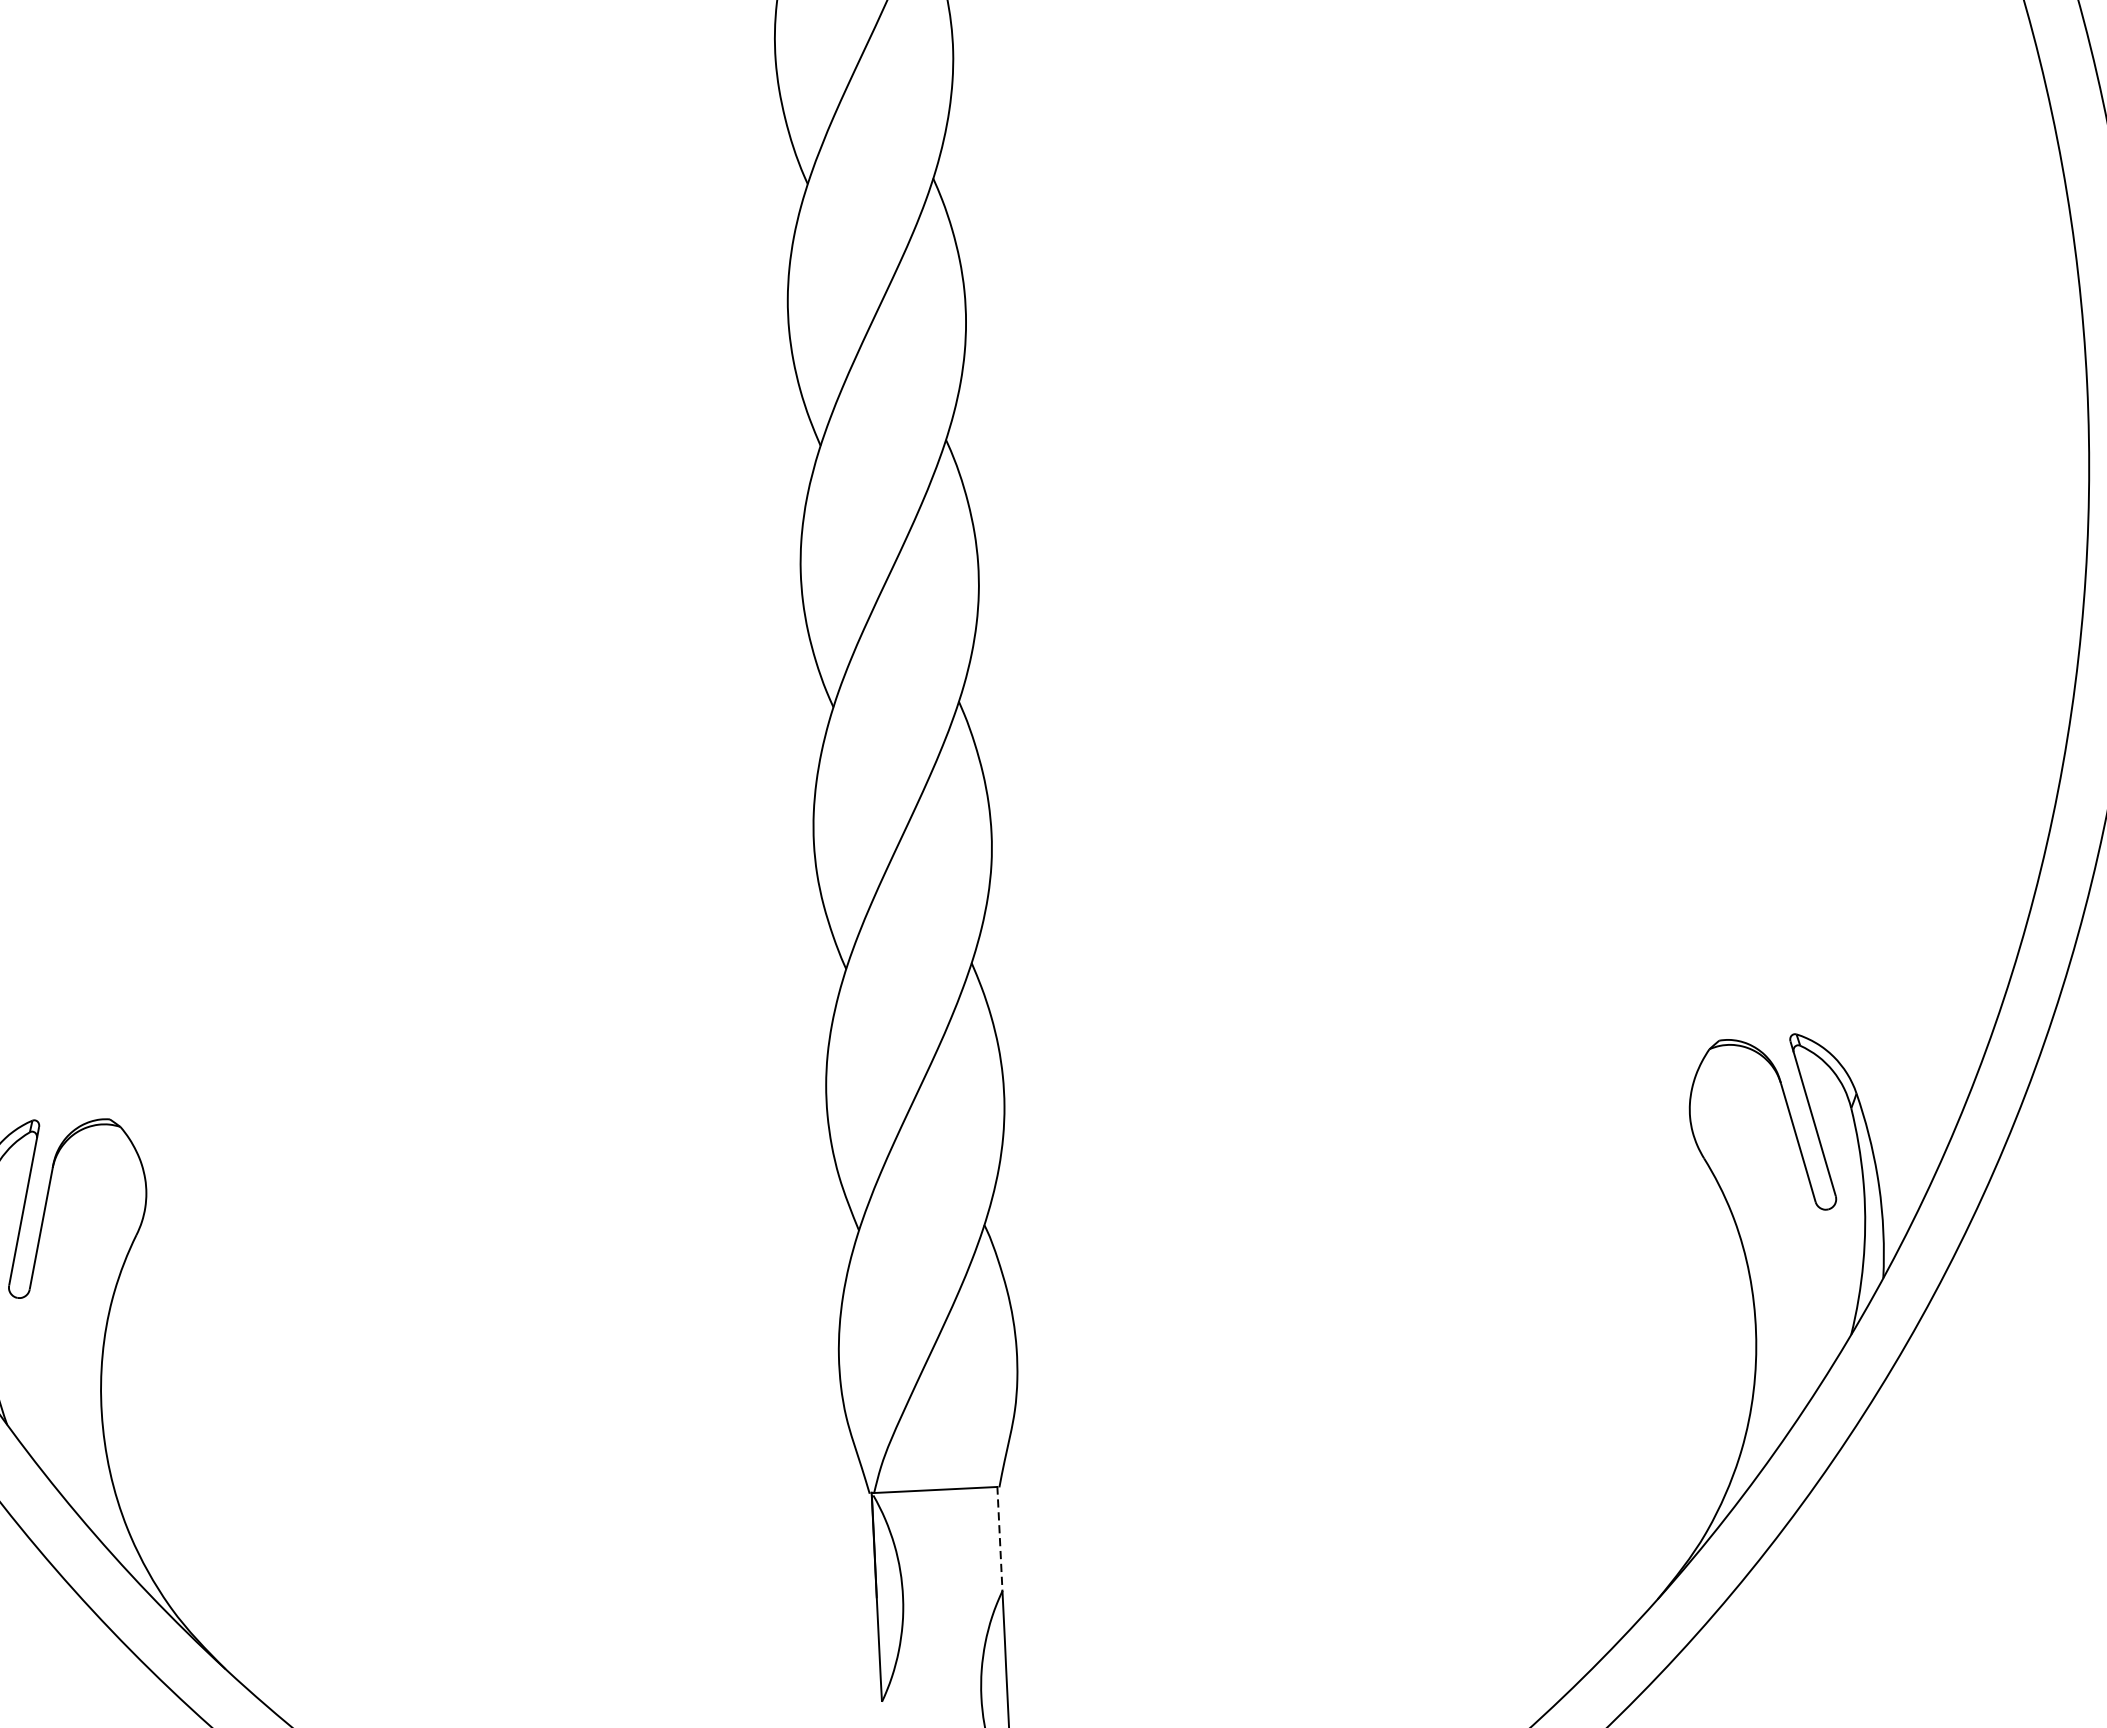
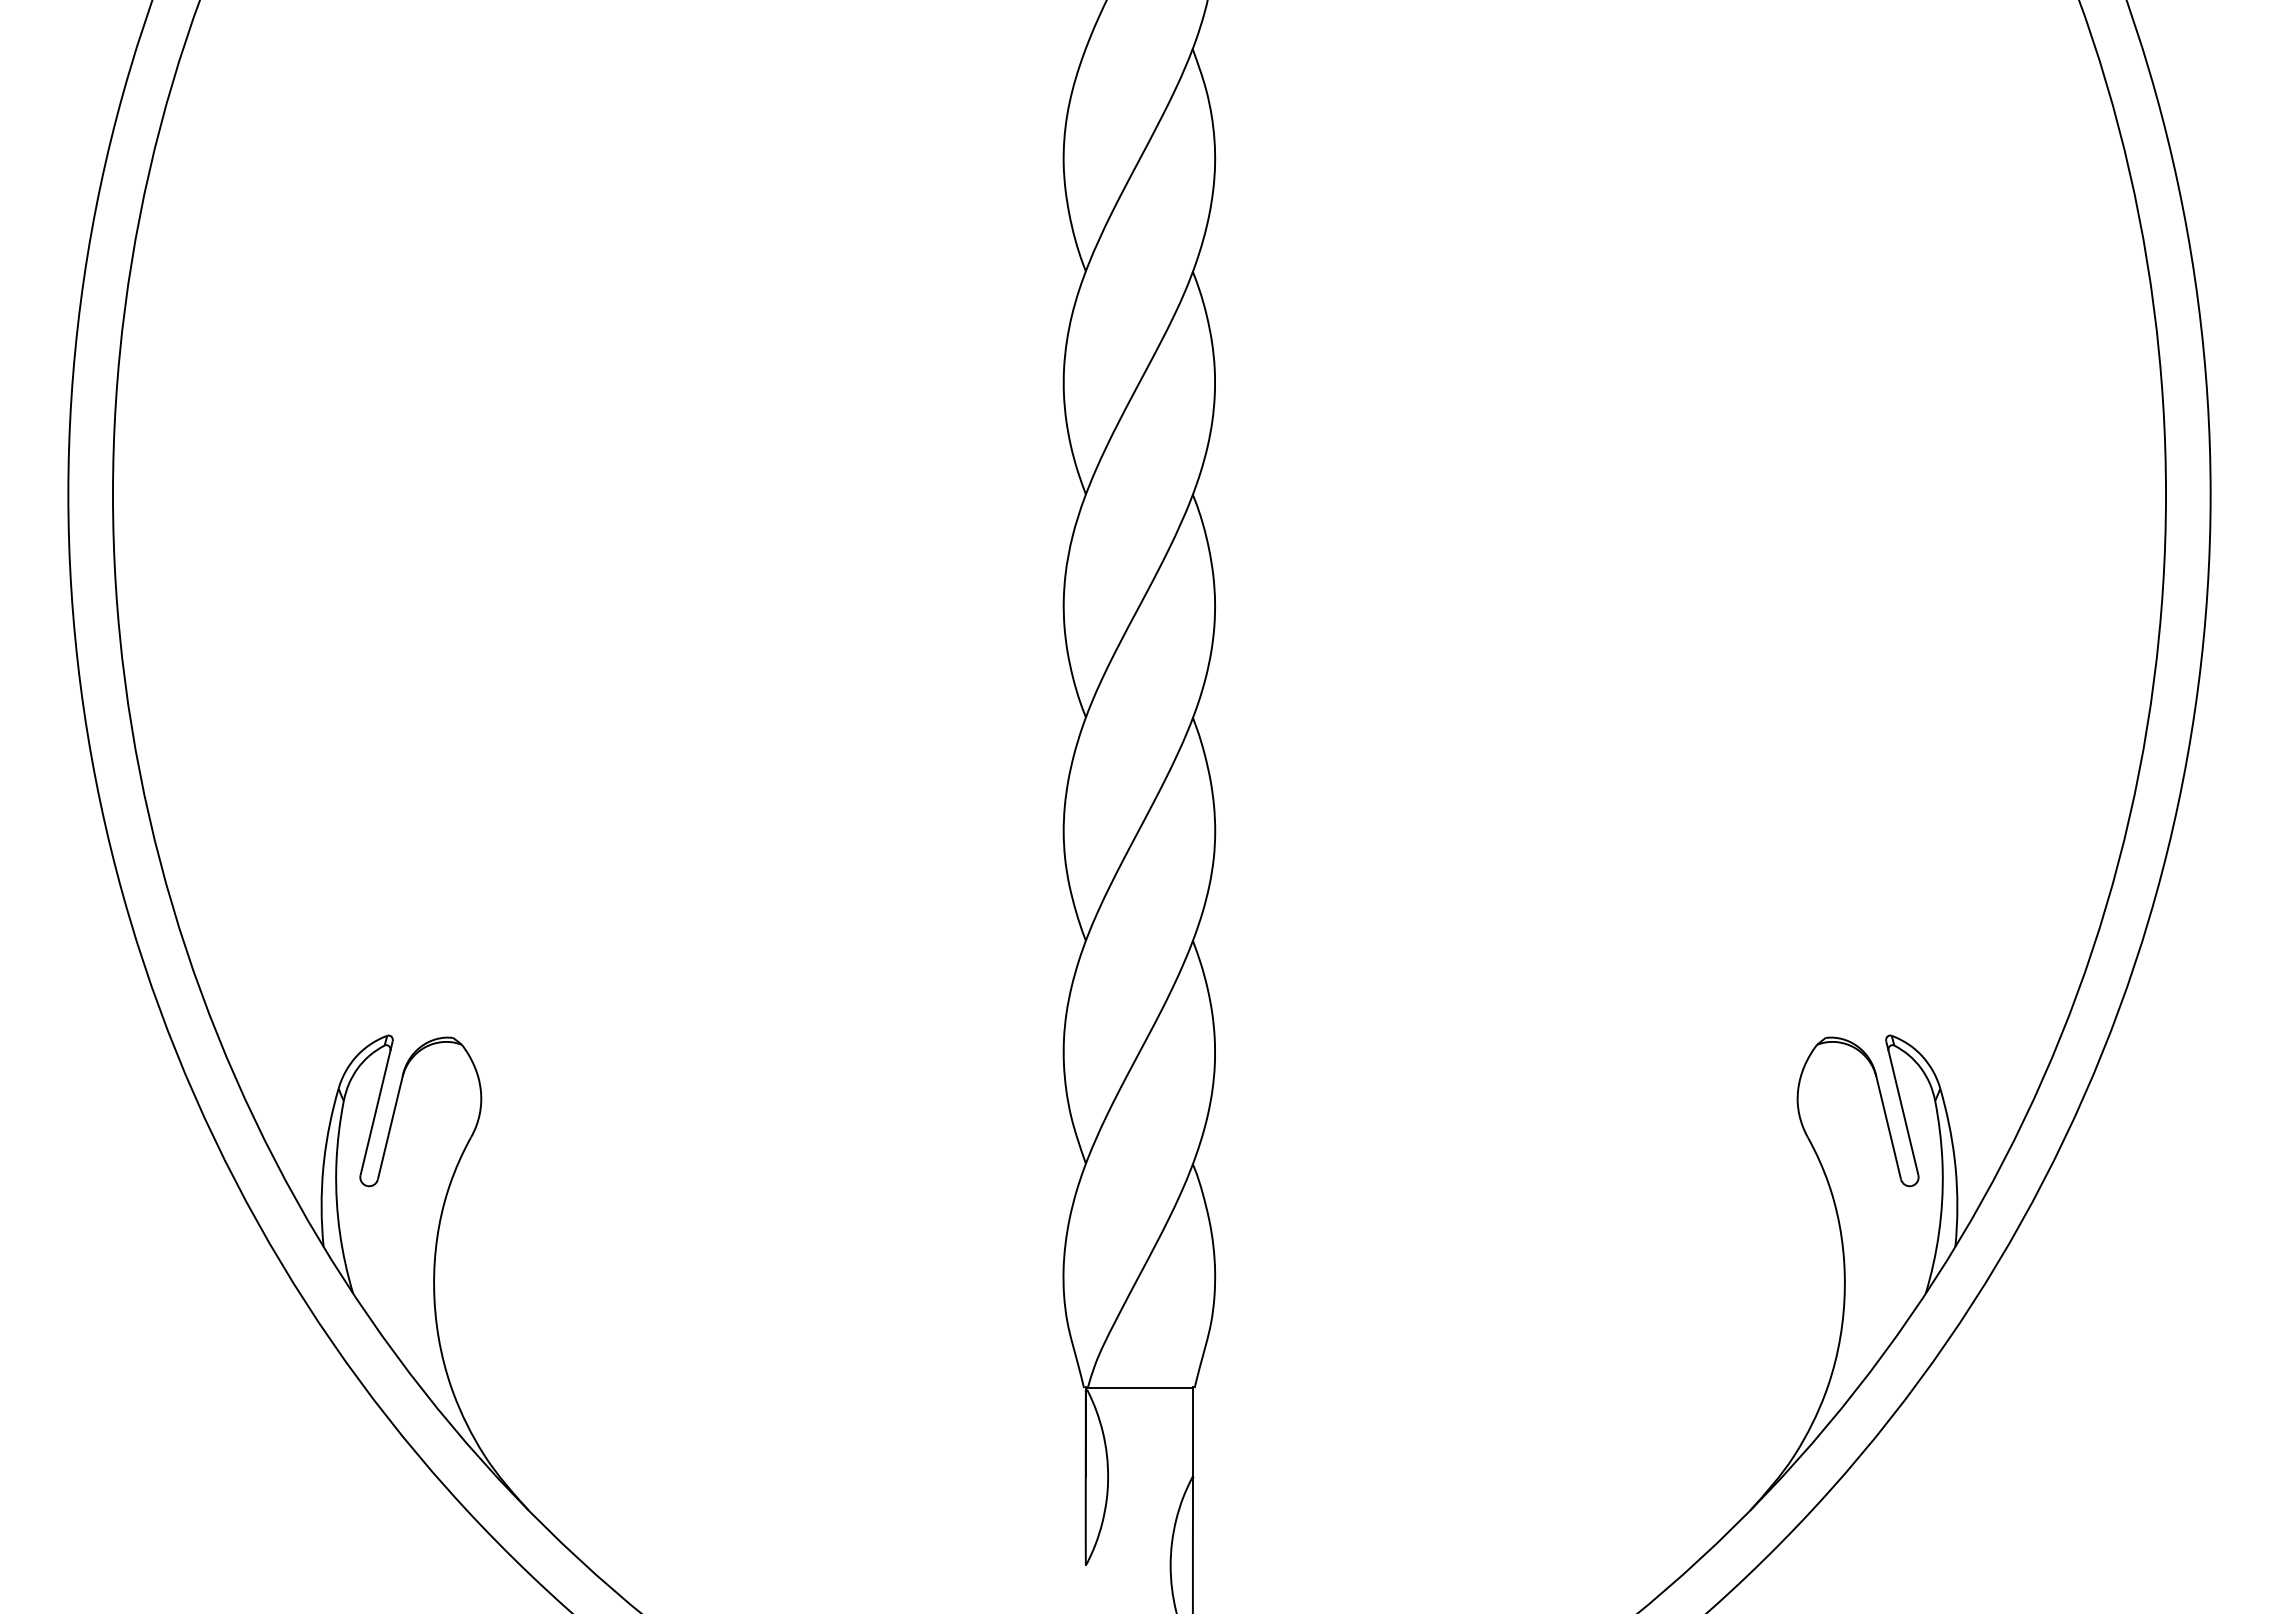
line: (999, 1538) -> (1192, 1431), dashed -> solid

